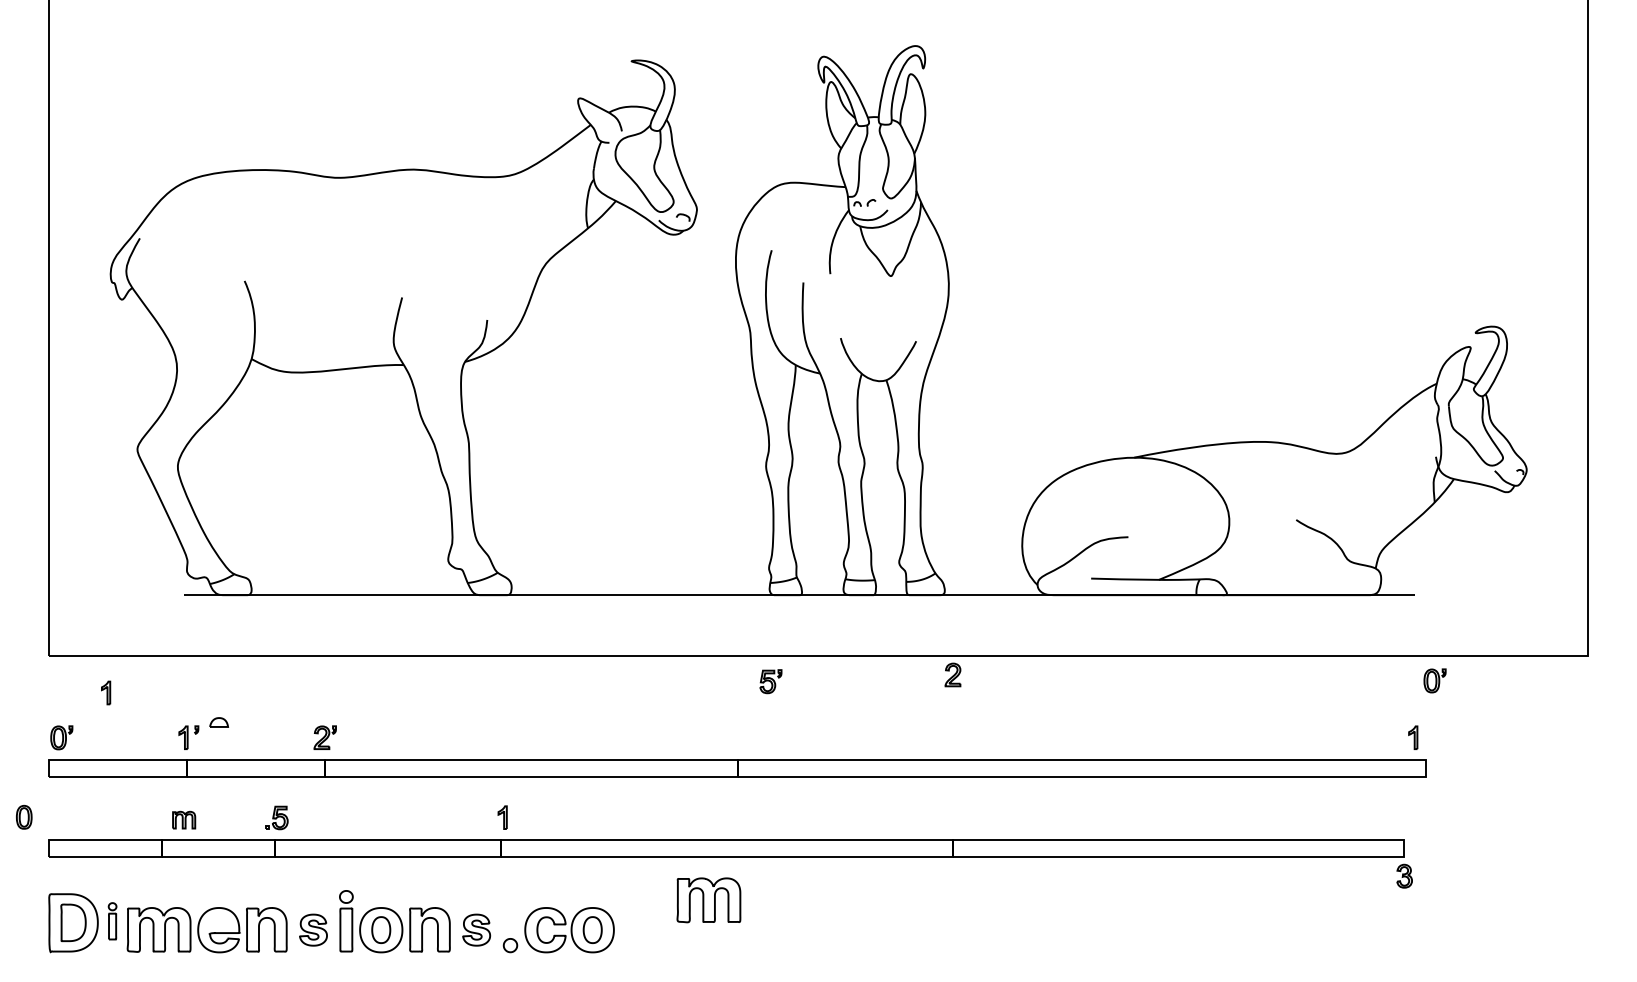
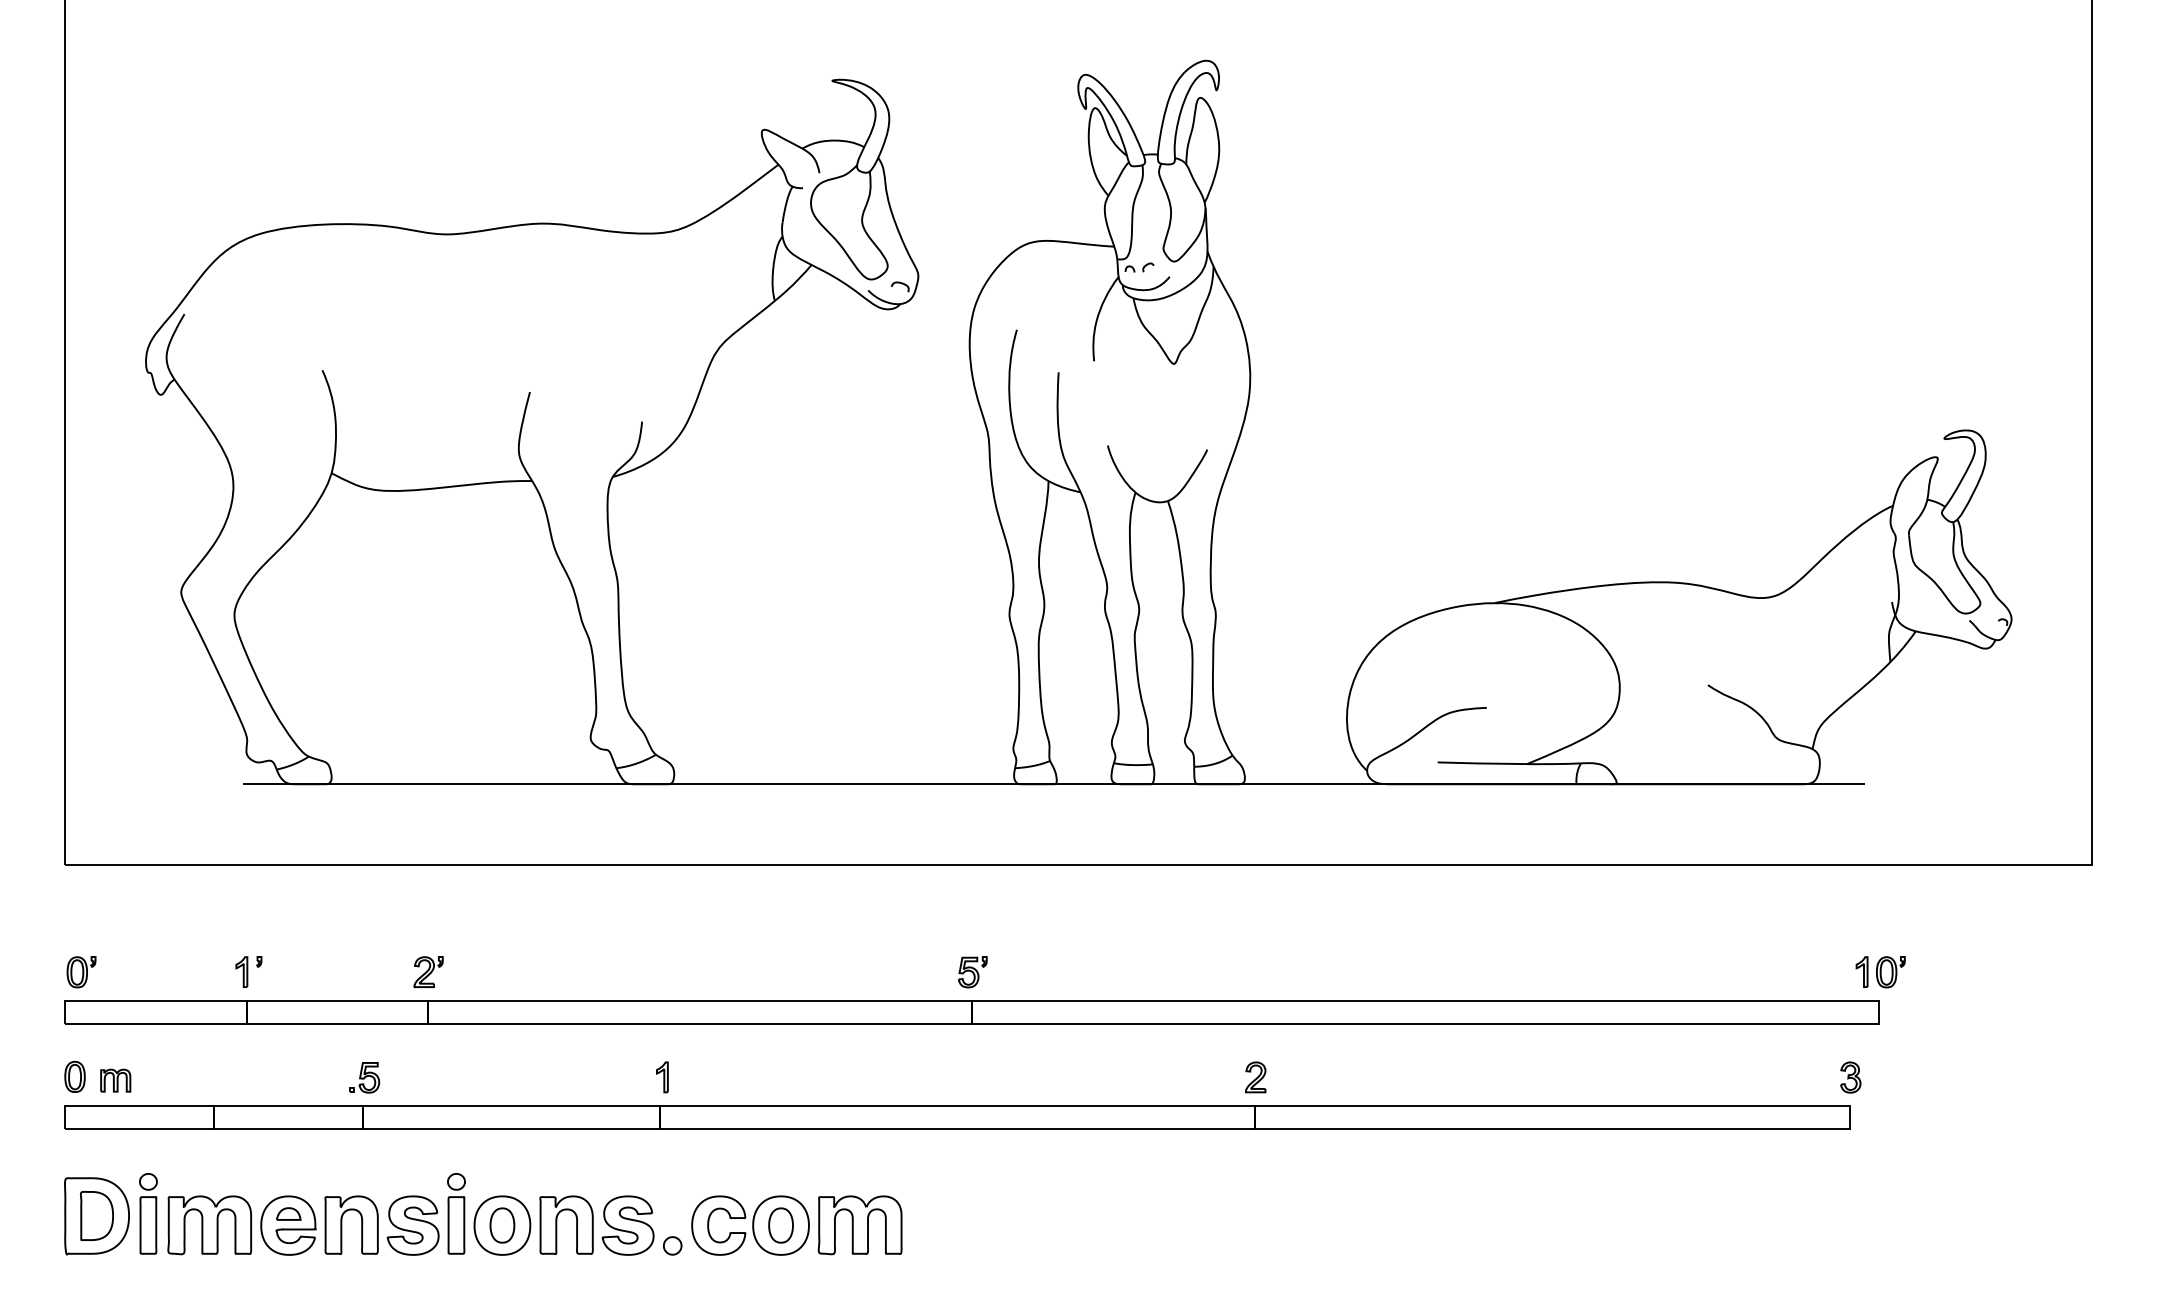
part: (952, 675) -> (1255, 1077), moved
part: (770, 681) -> (972, 972), moved
part: (1434, 681) -> (1890, 972), moved
part: (105, 692) -> (139, 912), removed
part: (218, 722) -> (288, 1213), moved
part: (23, 816) -> (74, 1076), moved
part: (183, 820) -> (115, 1080), moved
part: (1404, 876) -> (1850, 1077), moved
part: (708, 900) -> (859, 1225), moved
part: (112, 920) -> (148, 1213), size x1.67
part: (313, 930) -> (412, 1225), size x1.43
part: (476, 930) -> (627, 1225), size x1.43

